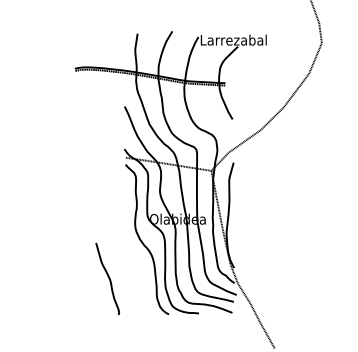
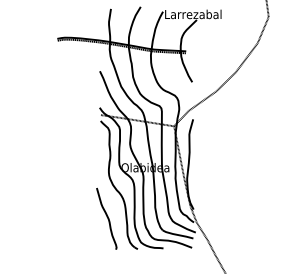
curve: (108, 278) -> (107, 218), moved

